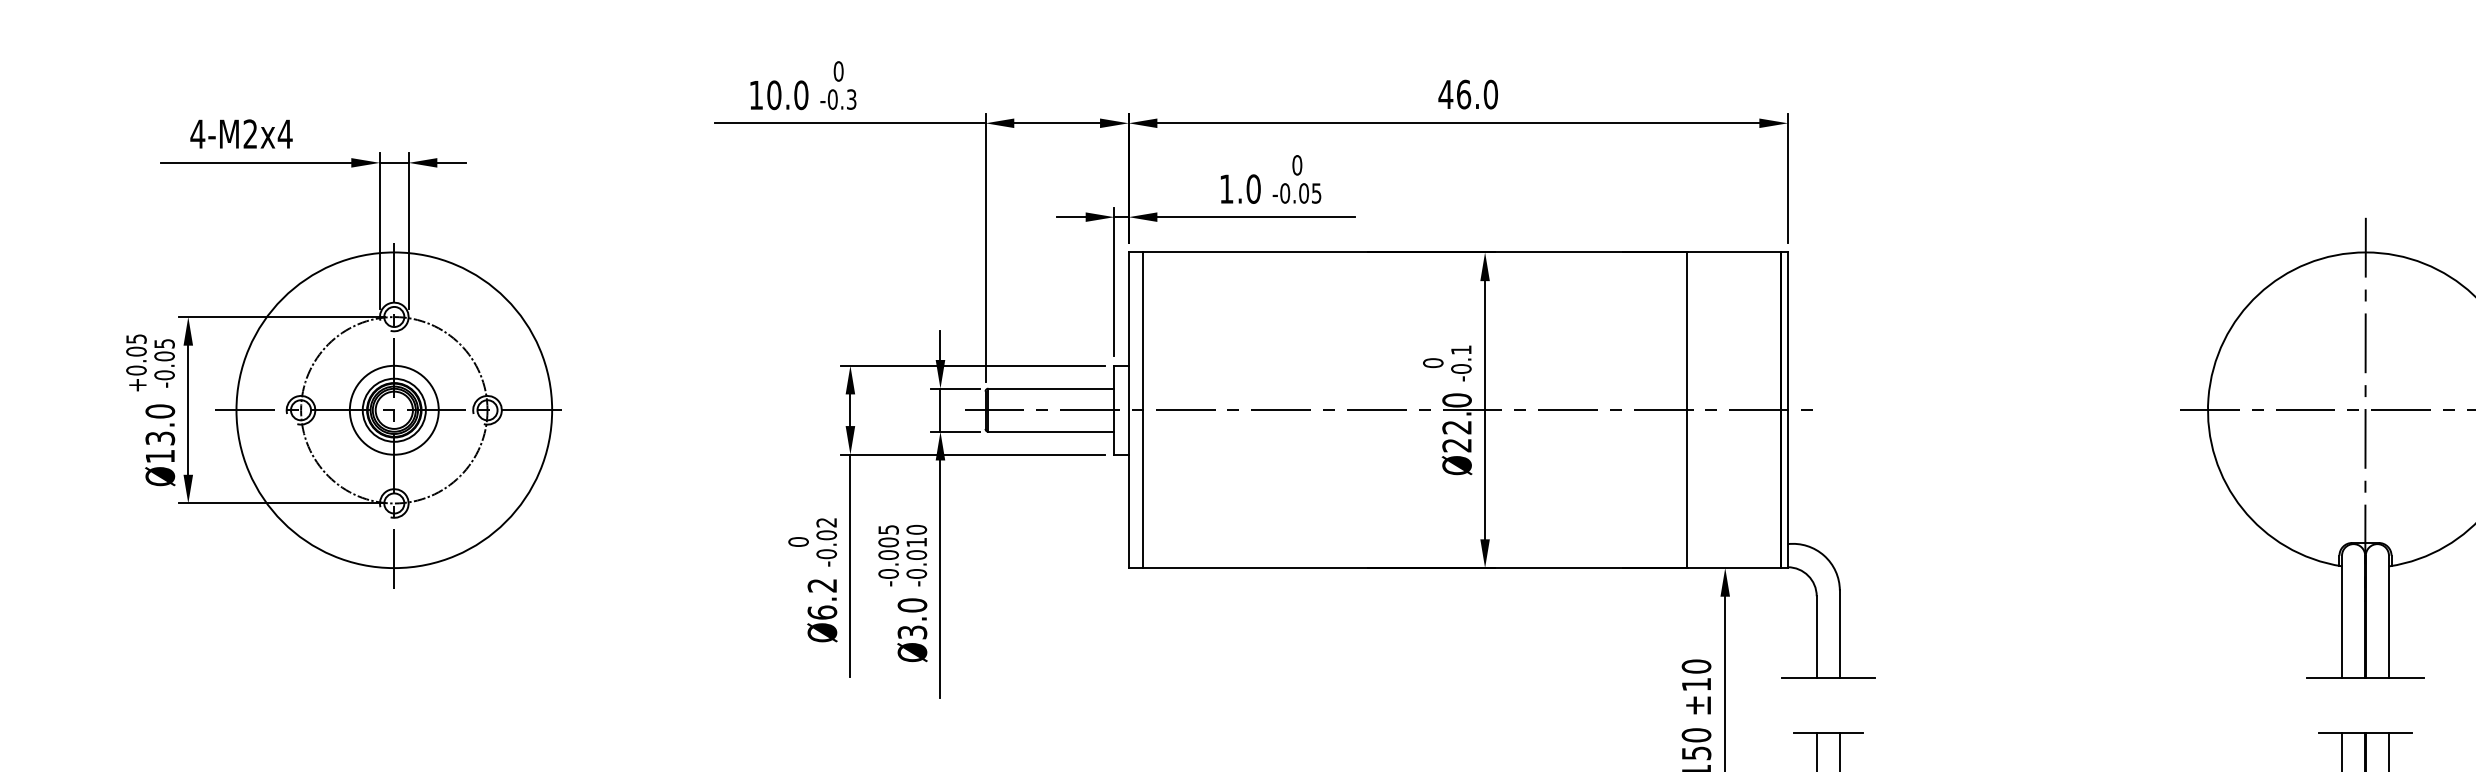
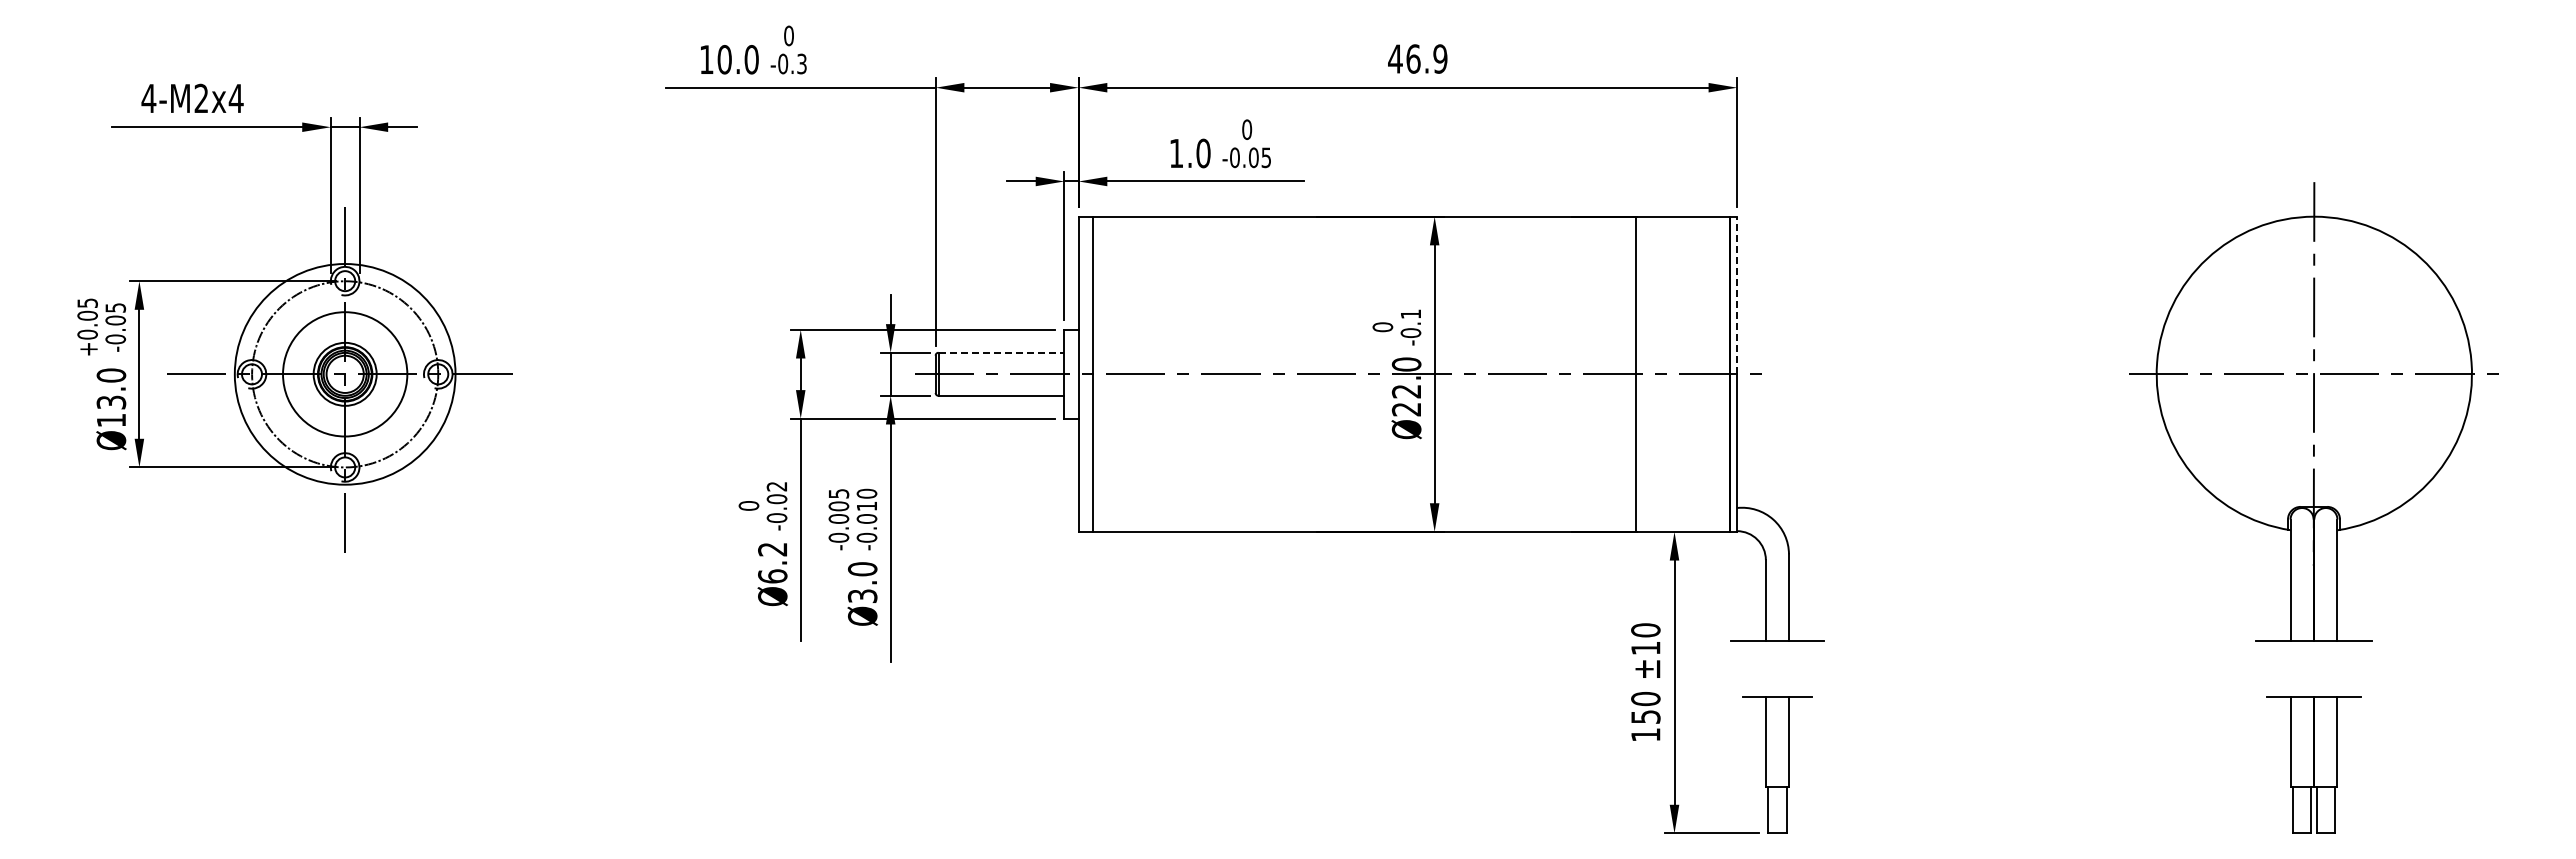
text: (1490, 94) -> (1440, 58), 46.0 -> 46.9
line: (1788, 331) -> (1737, 295), solid -> dashed
line: (1051, 388) -> (1001, 352), solid -> dashed
circle: (393, 409) -> (344, 373), size x1.4
circle: (393, 410) -> (344, 374), size x0.7

